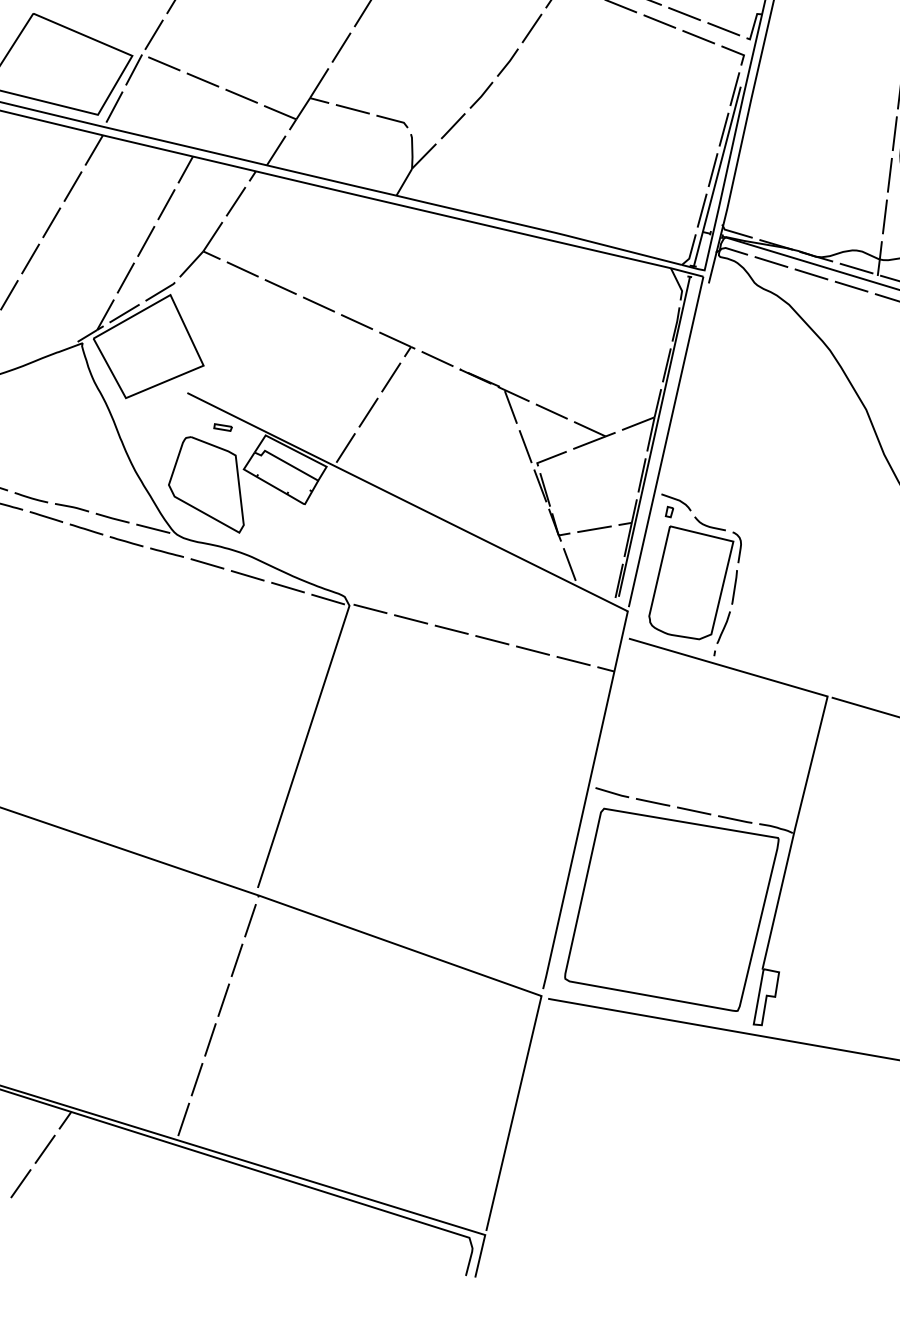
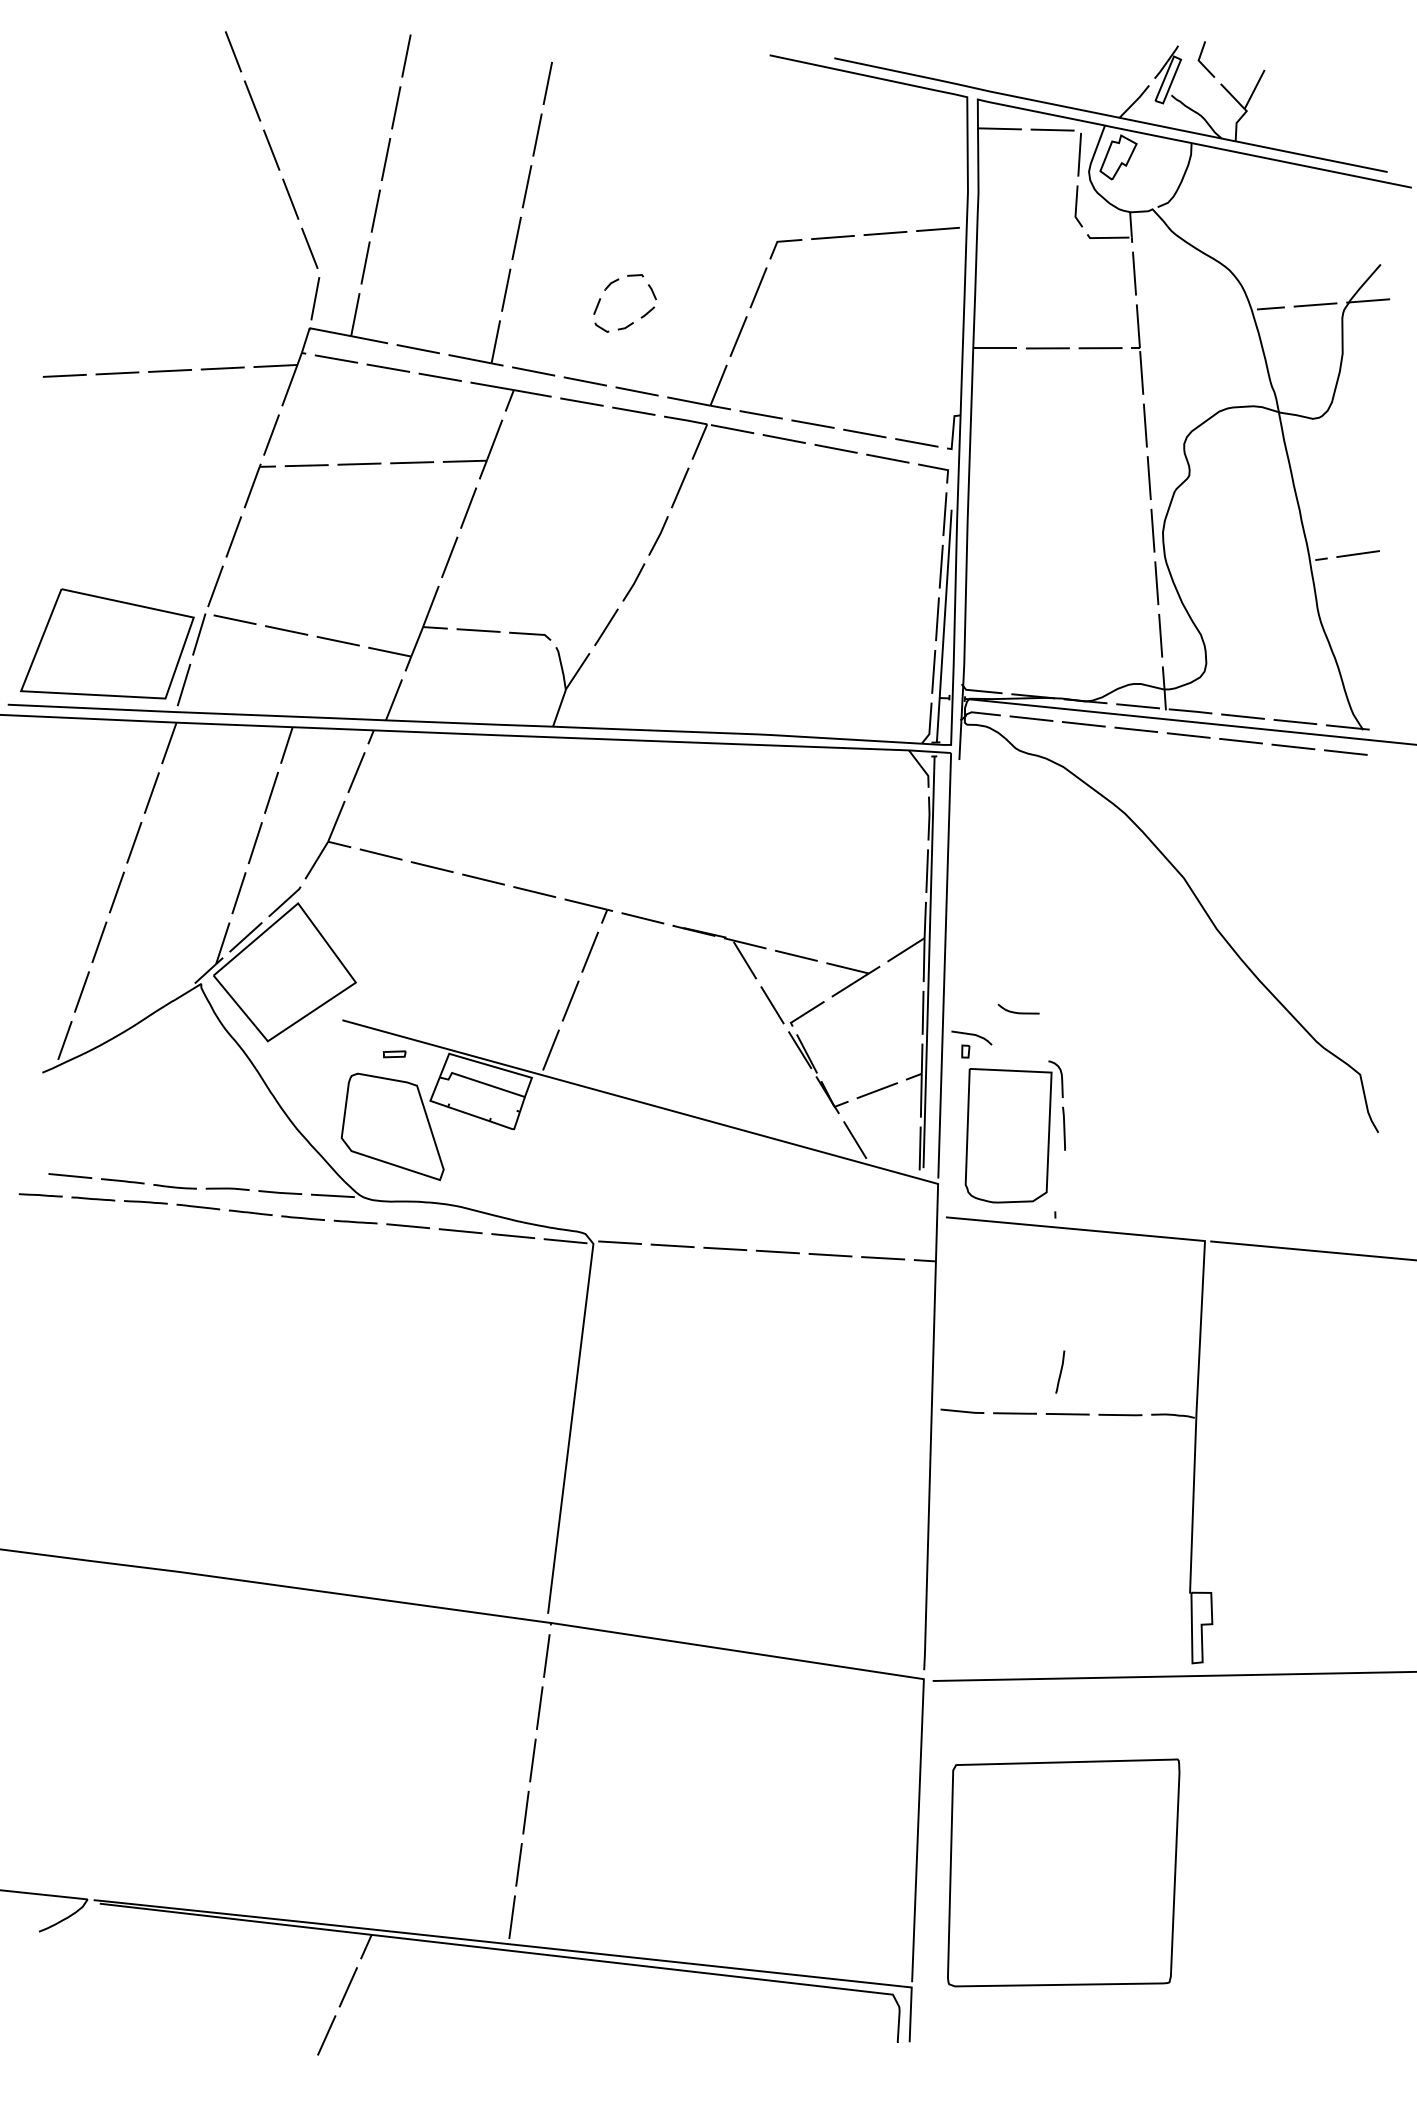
curve: (709, 526) -> (1018, 1012), moved
line: (723, 627) -> (1060, 1371), moved
part: (671, 908) -> (1063, 1872), moved

